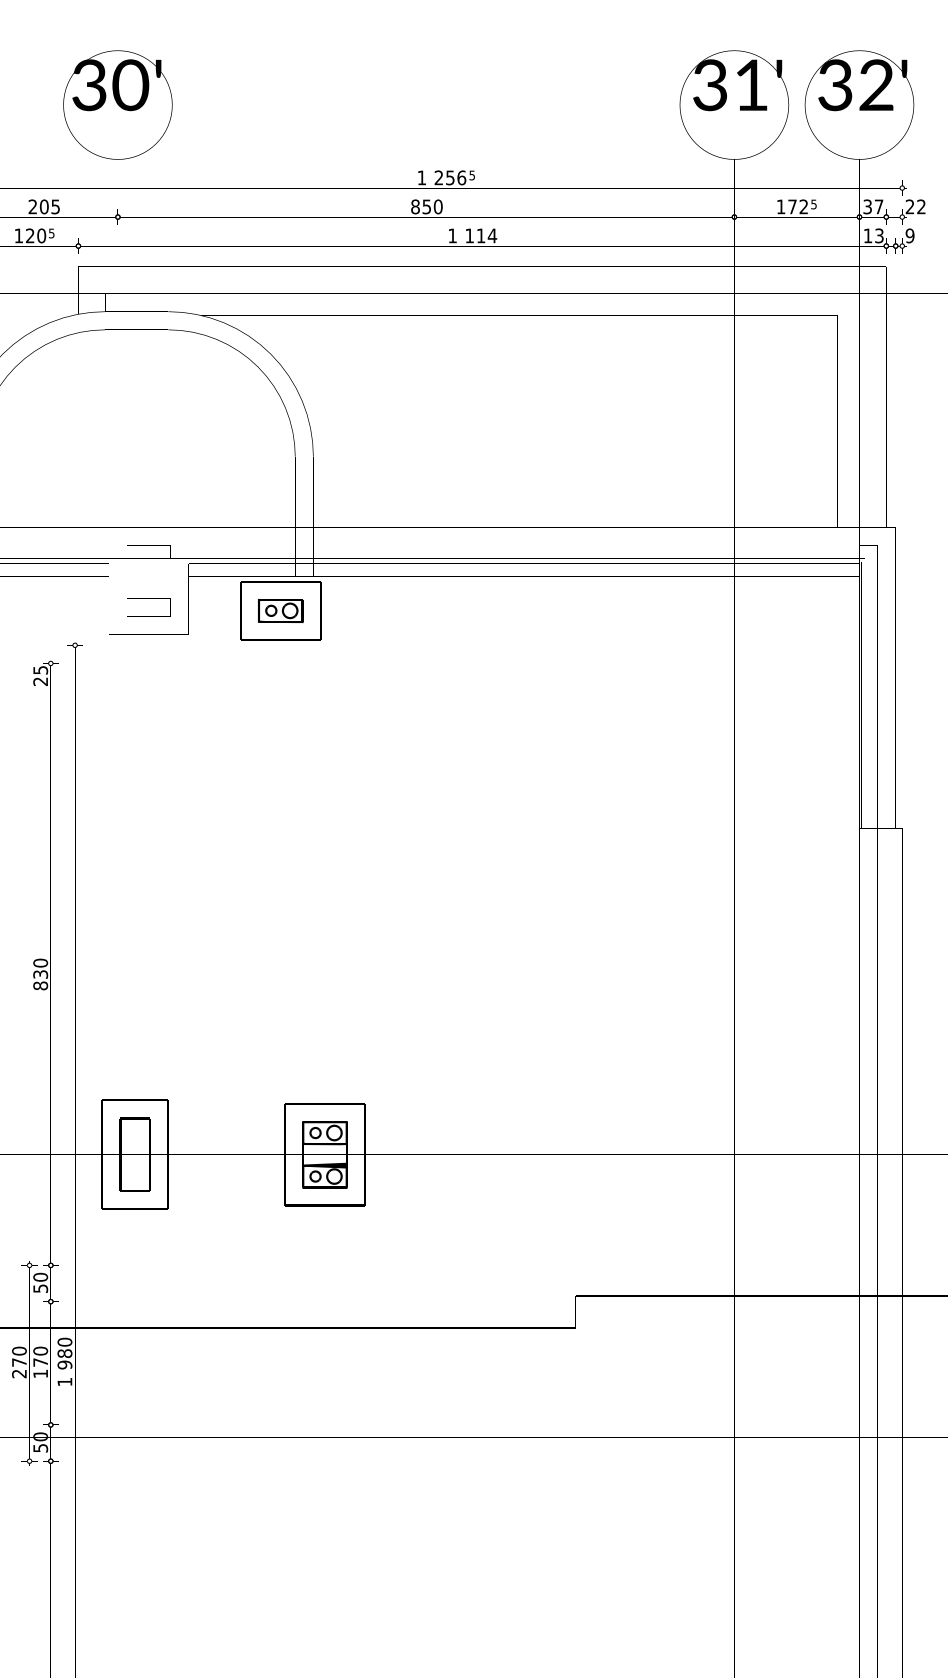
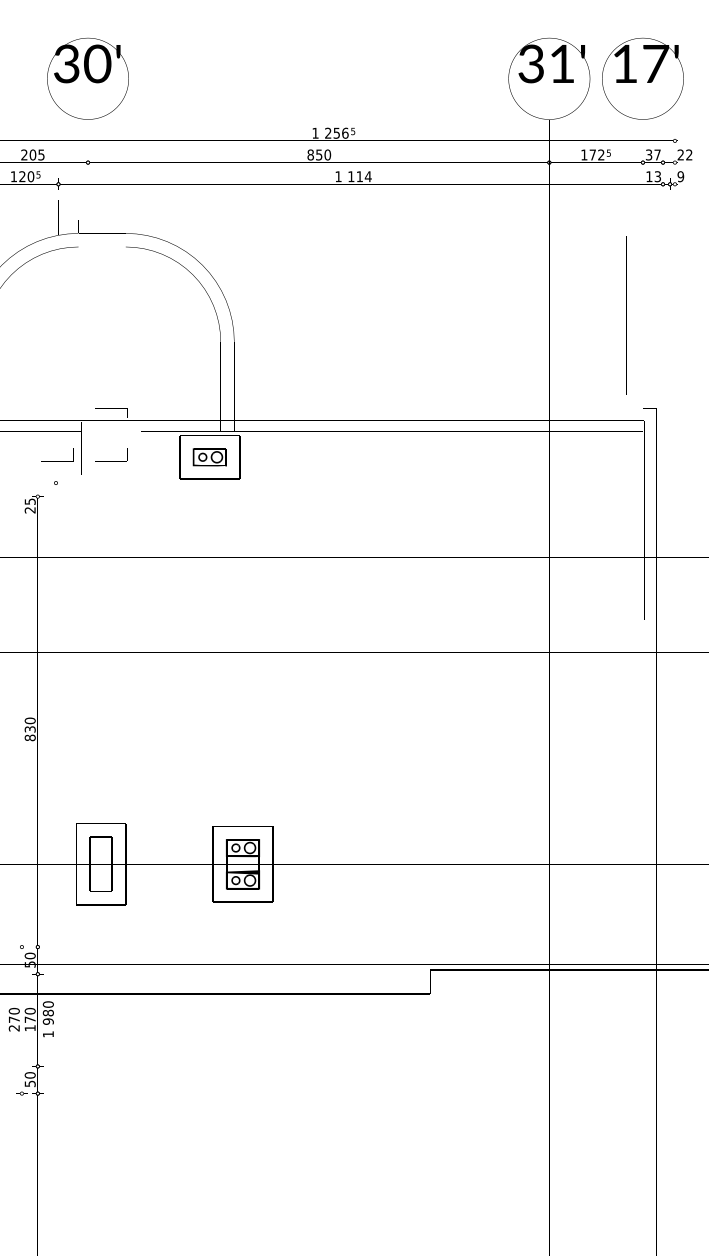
text: (856, 85) -> (640, 64), 32' -> 17'
part: (76, 598) -> (57, 448), added

